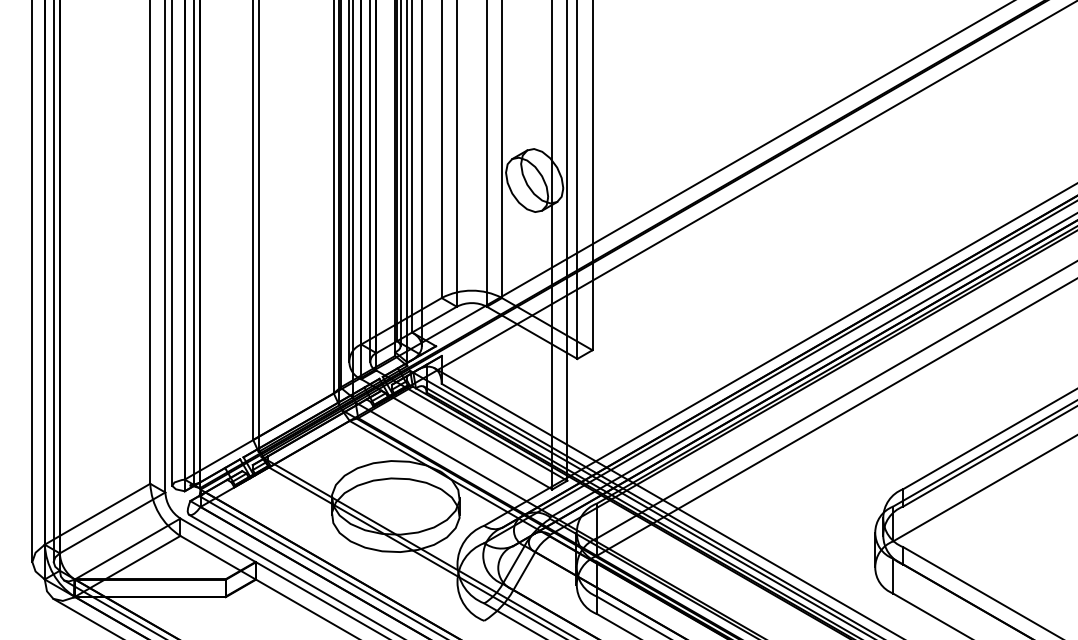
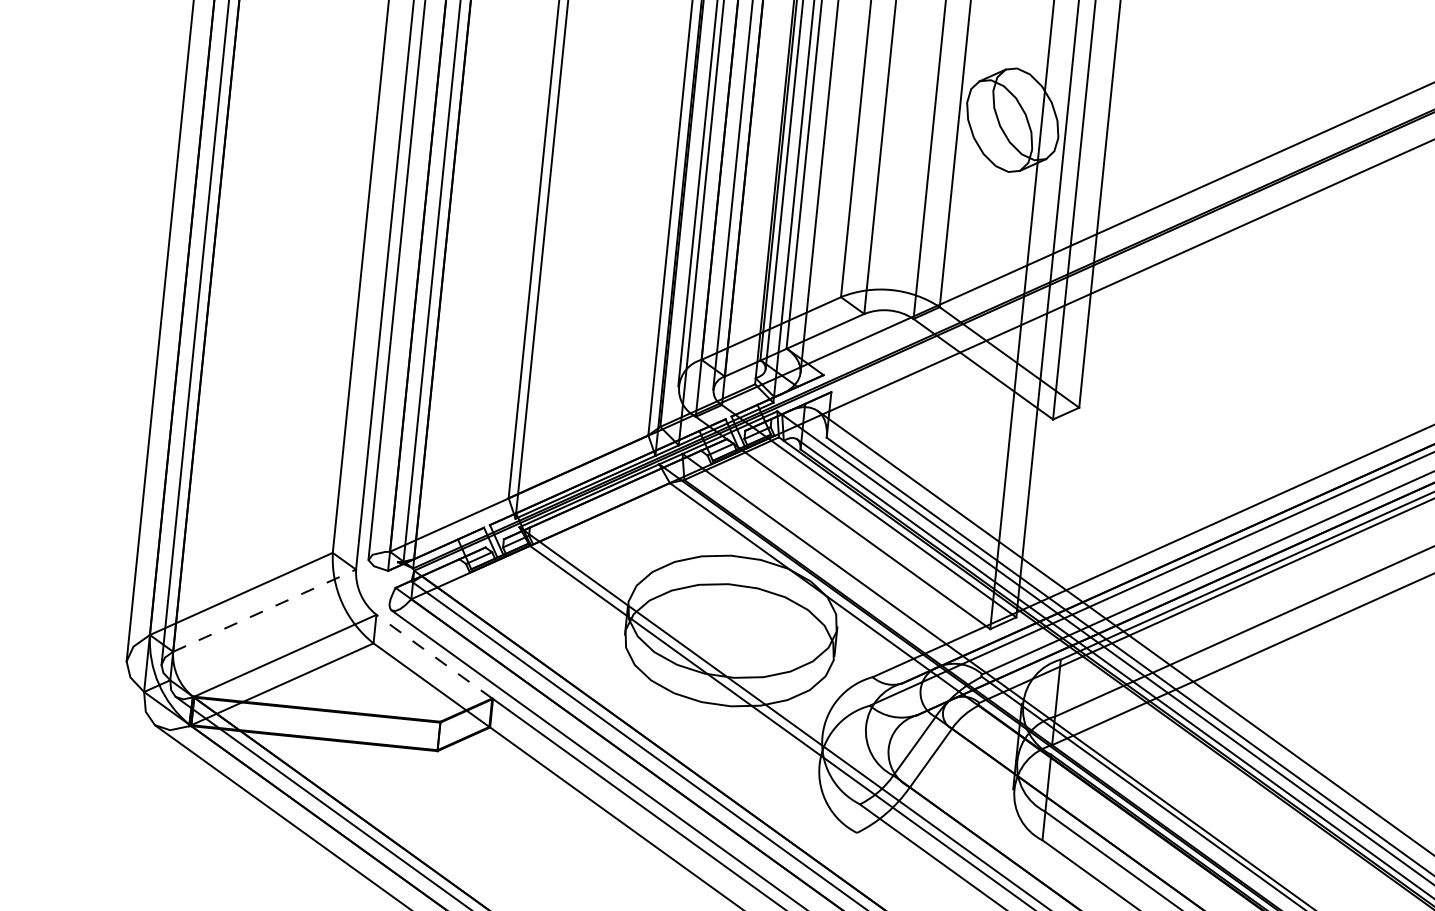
line: (112, 522) -> (264, 609), solid -> dashed
line: (217, 540) -> (433, 656), solid -> dashed

